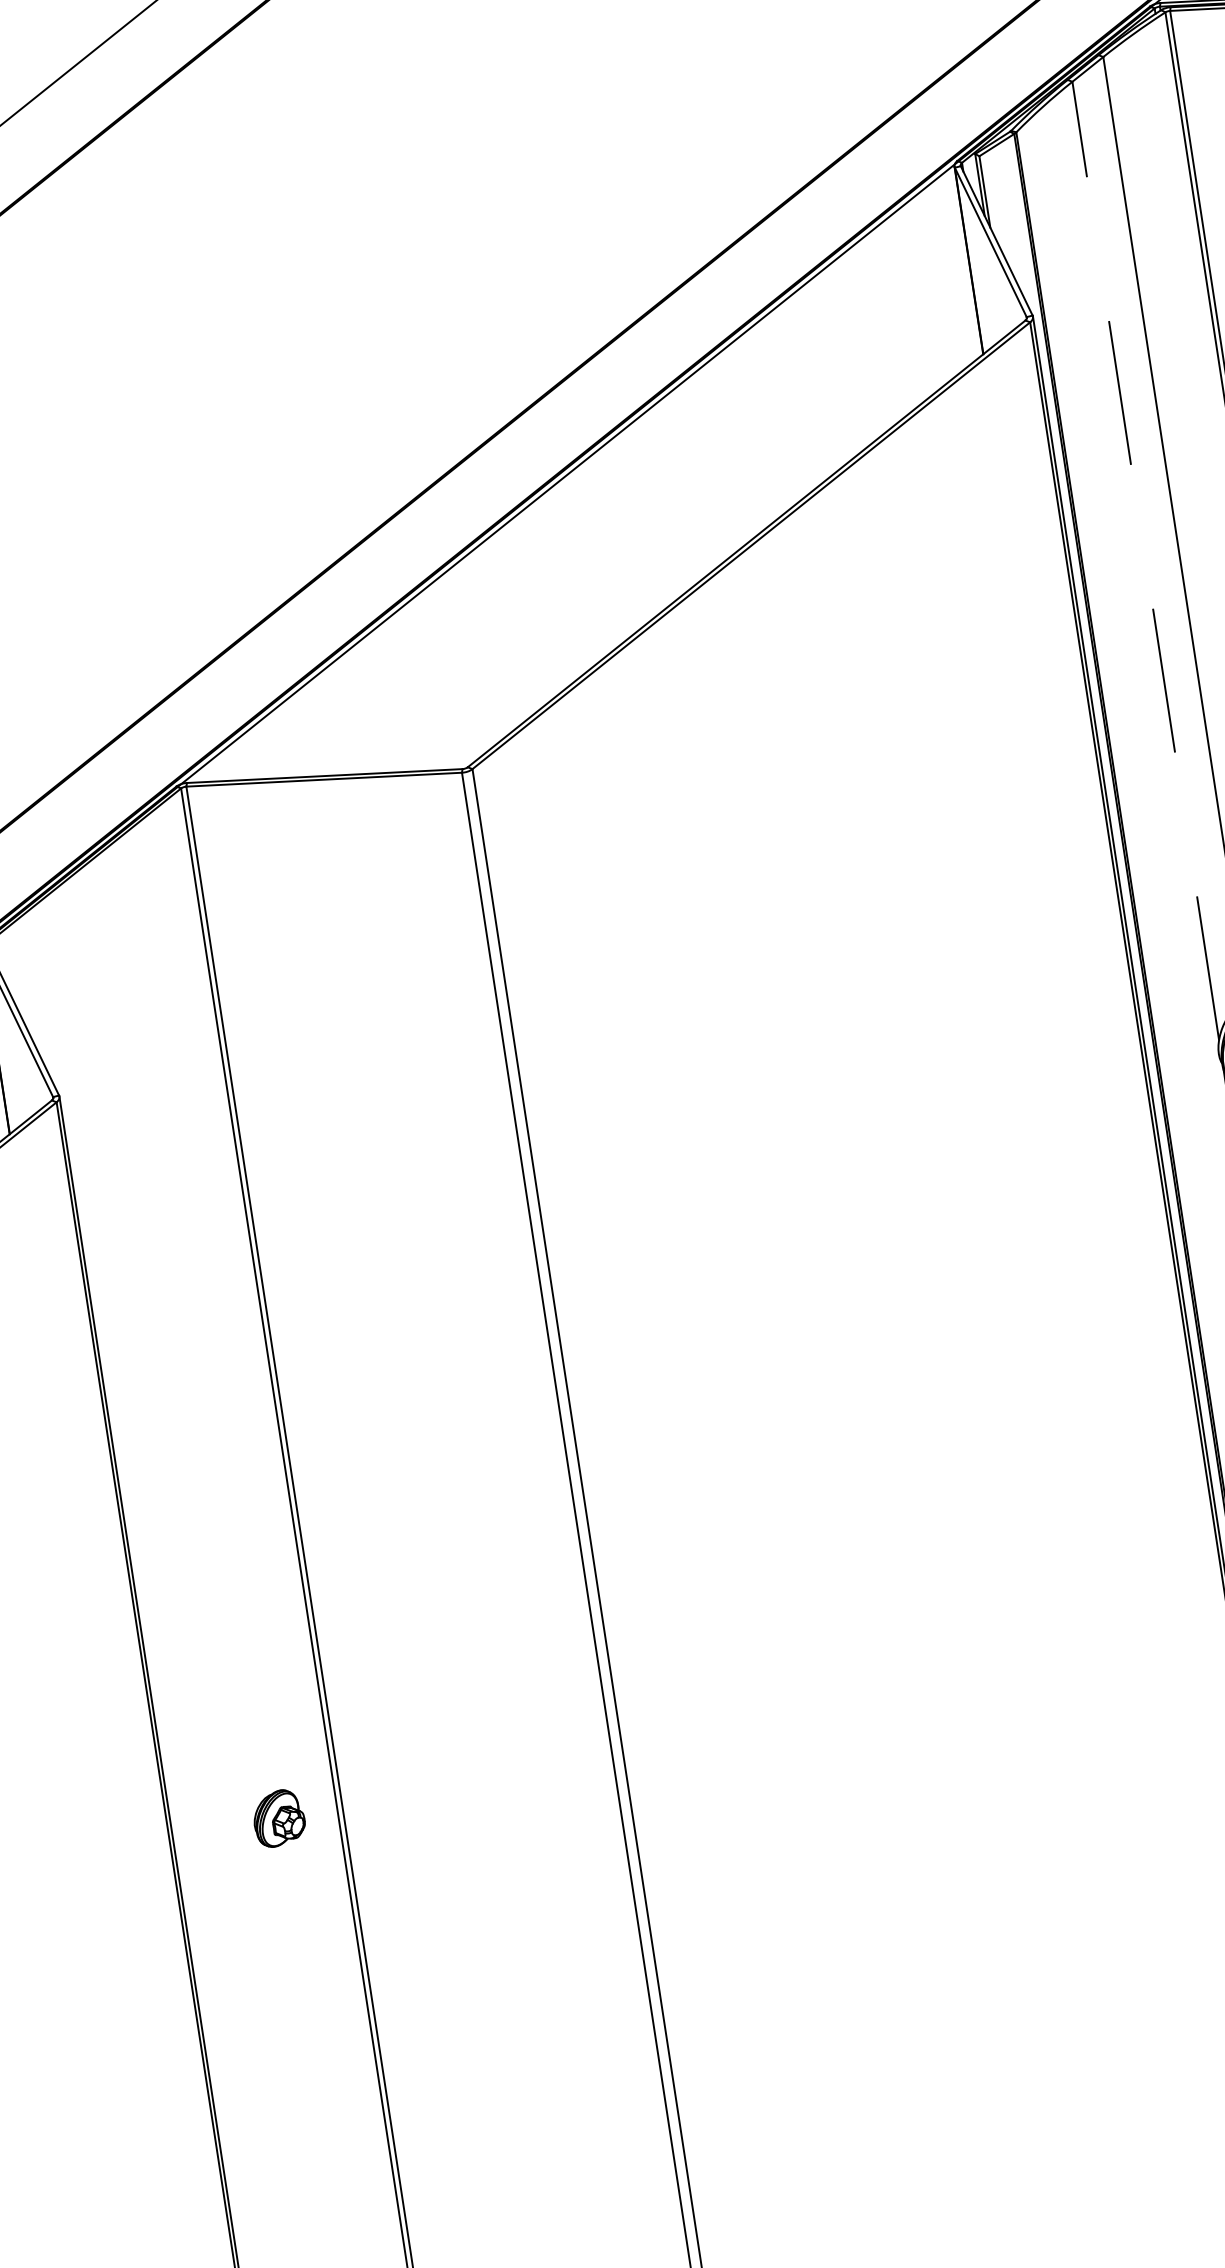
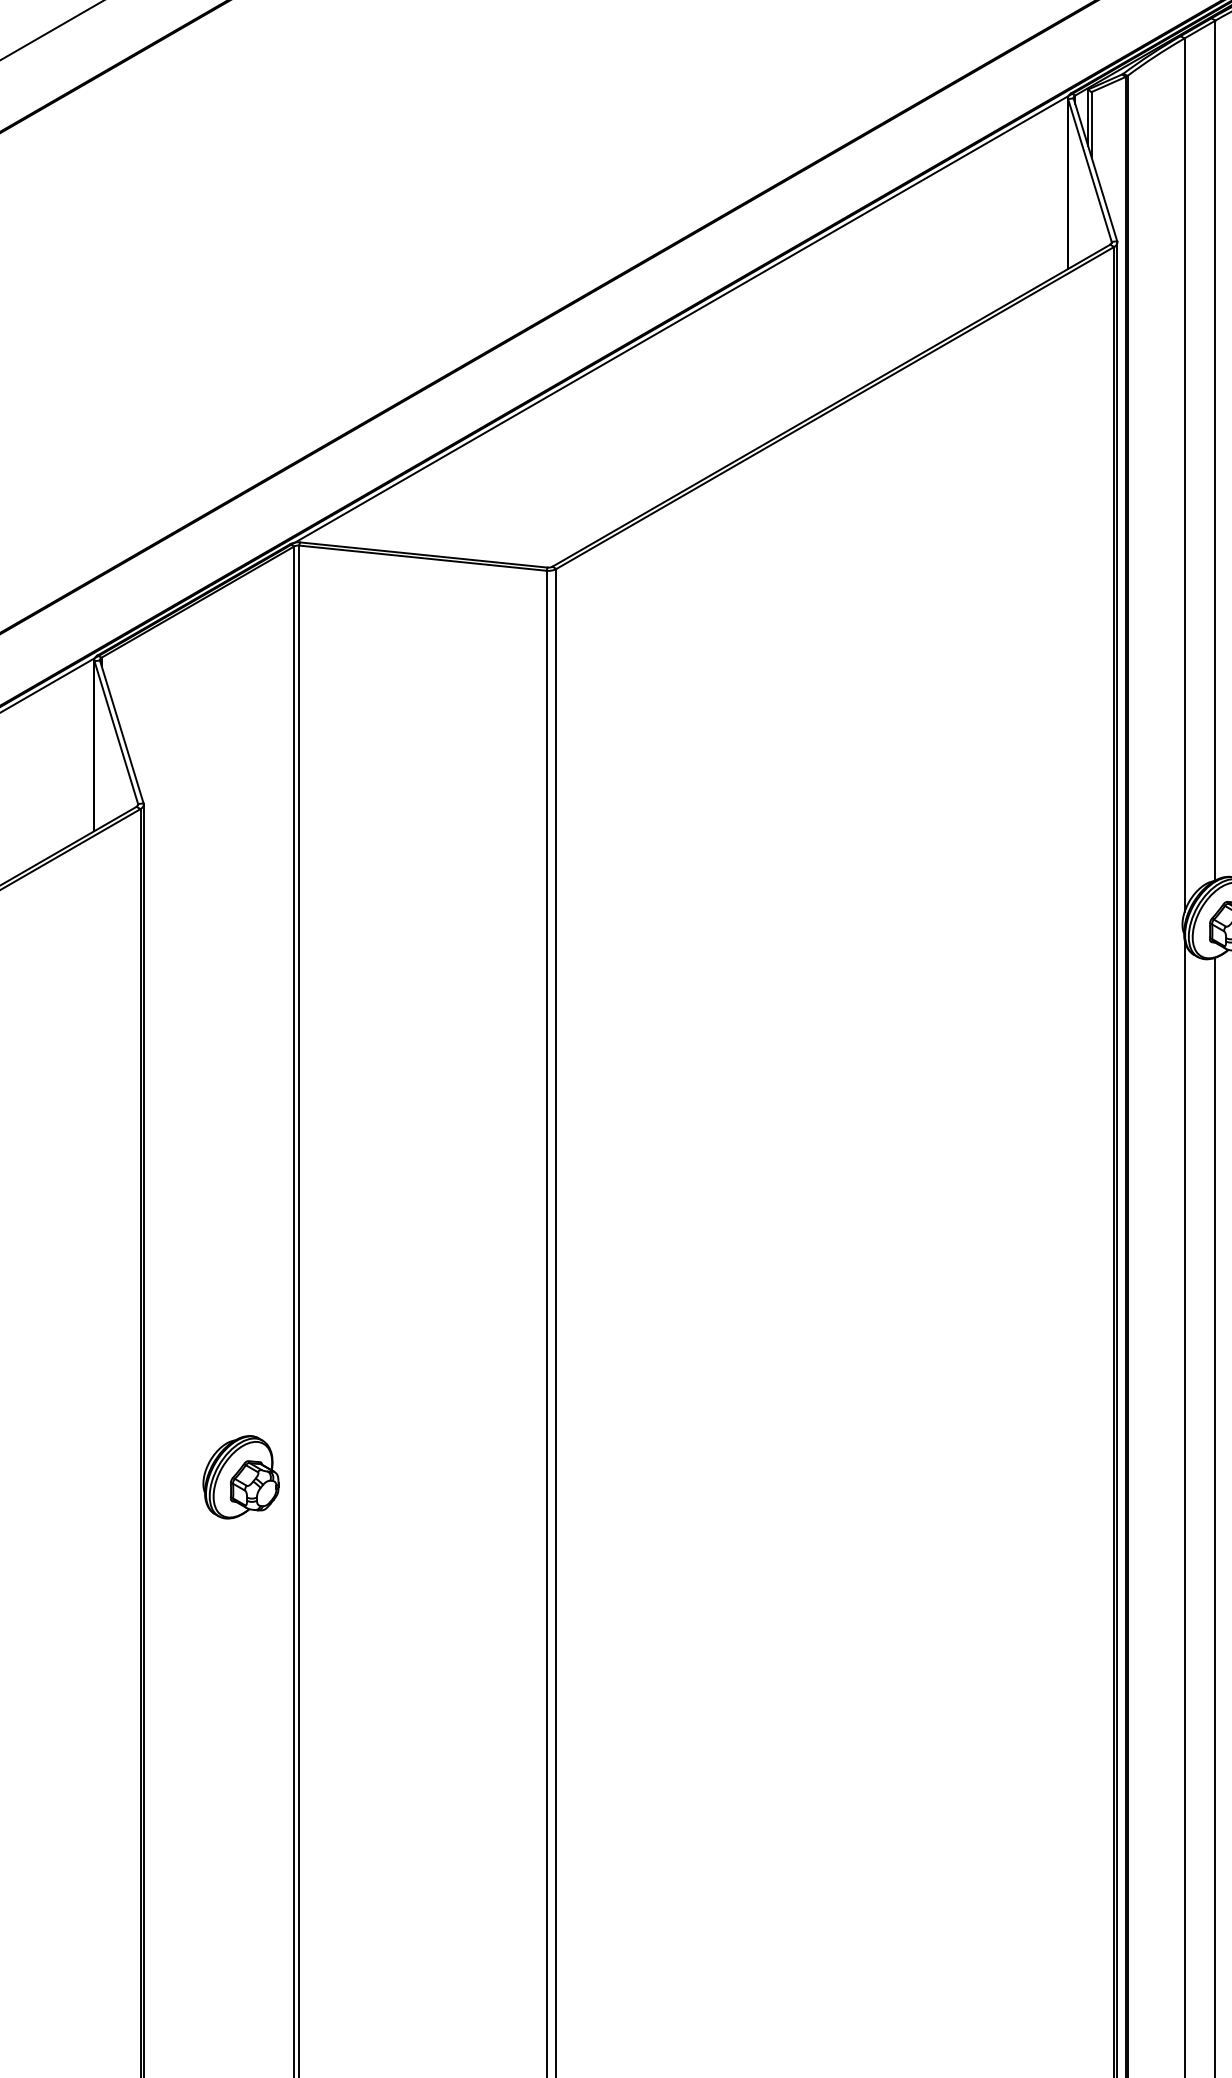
line: (1145, 561) -> (1184, 475), dashed -> solid
part: (278, 1818) -> (240, 1477), size x1.67

